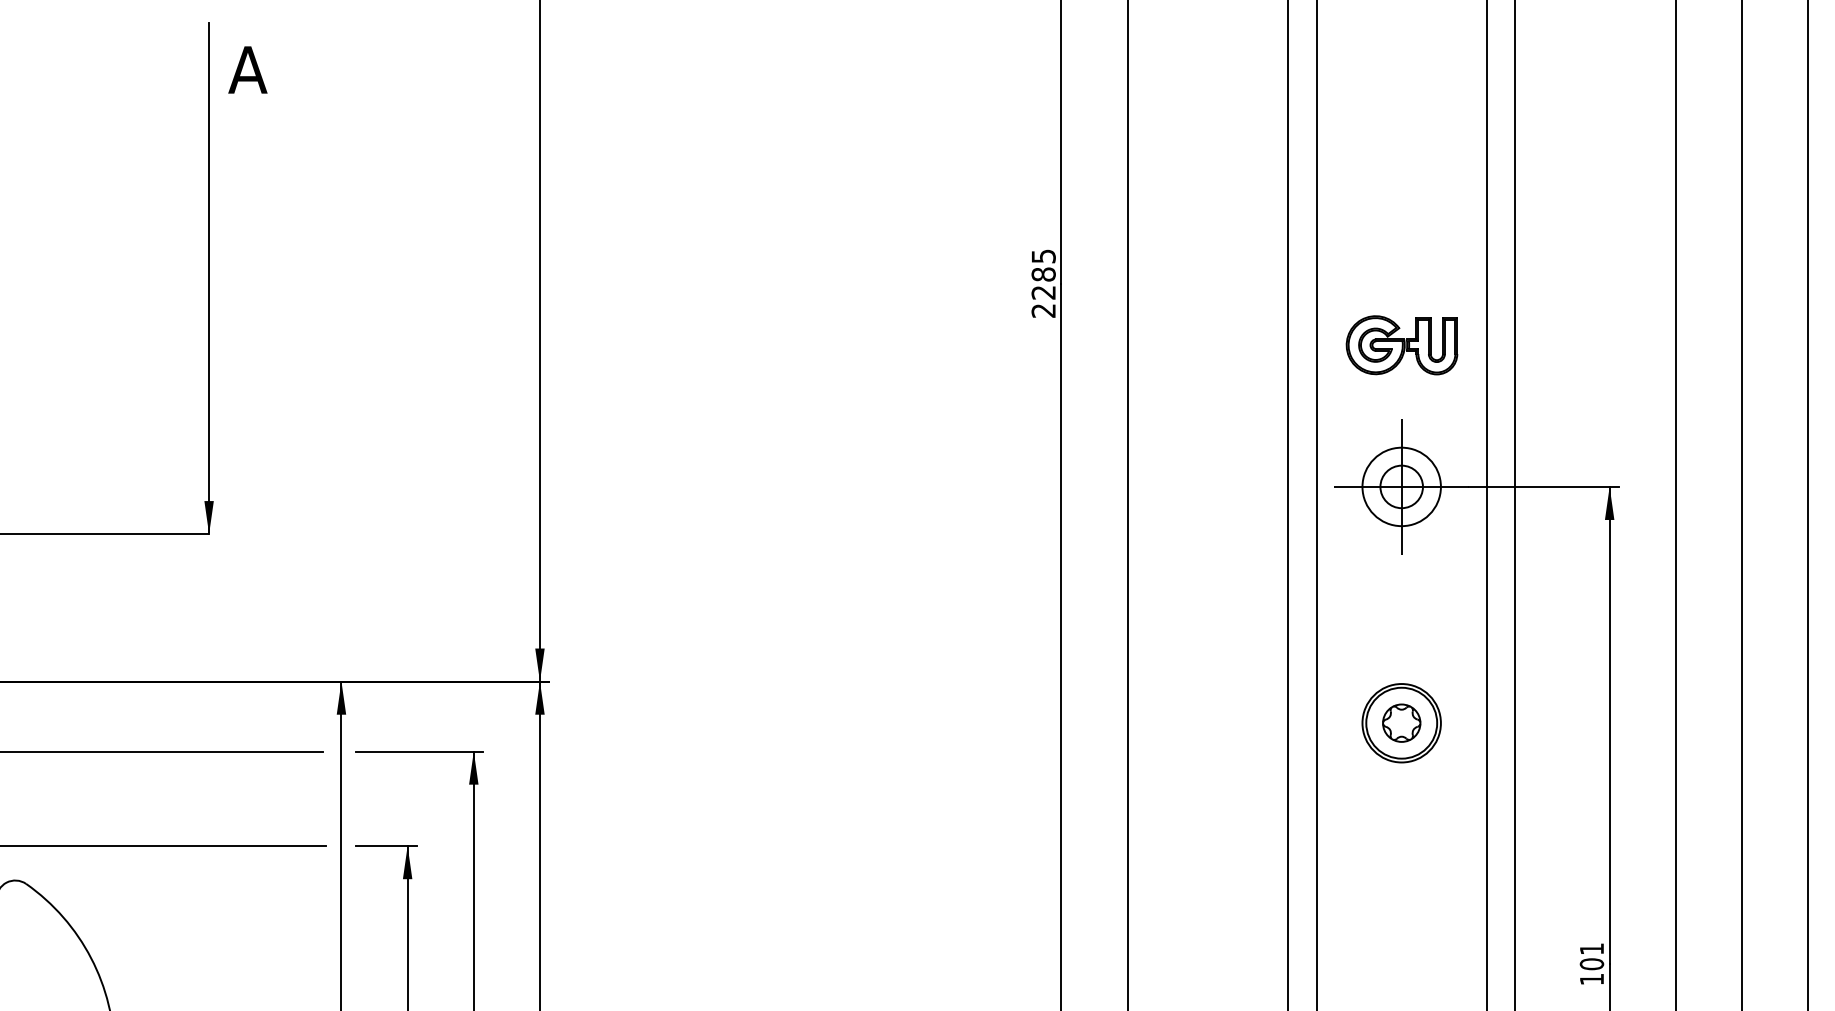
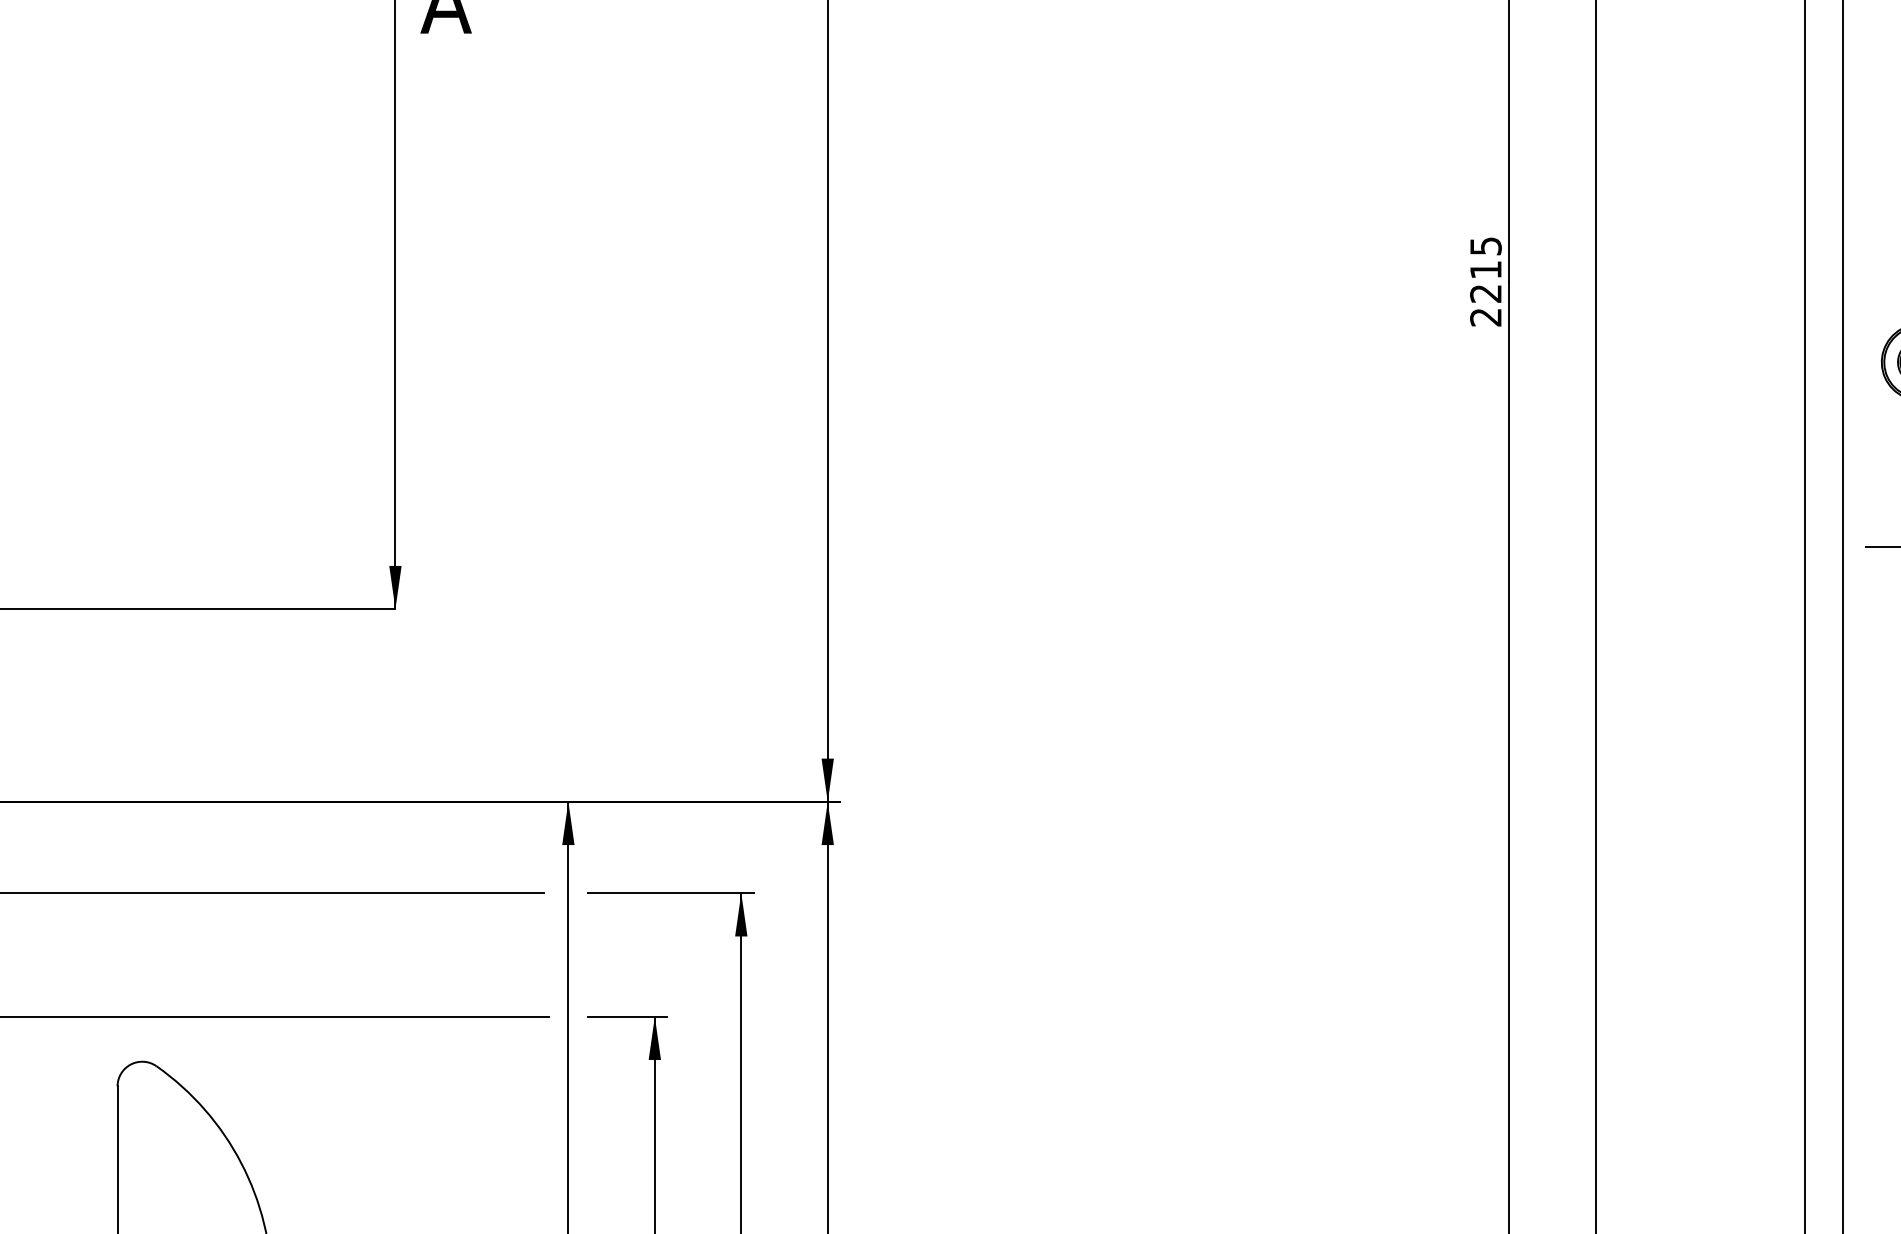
text: (1043, 274) -> (1485, 269), 2285 -> 2215

